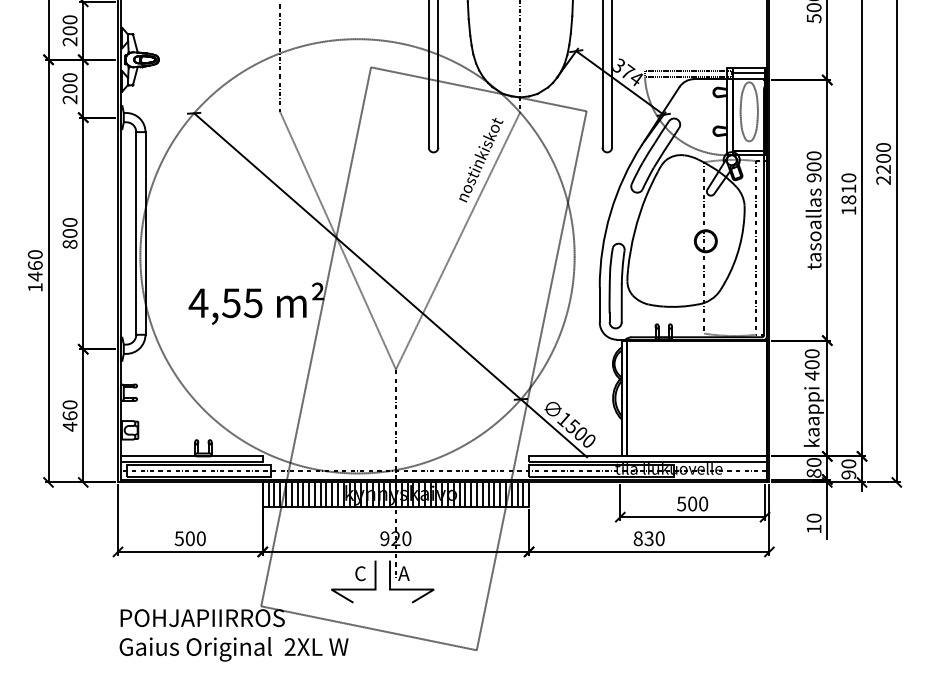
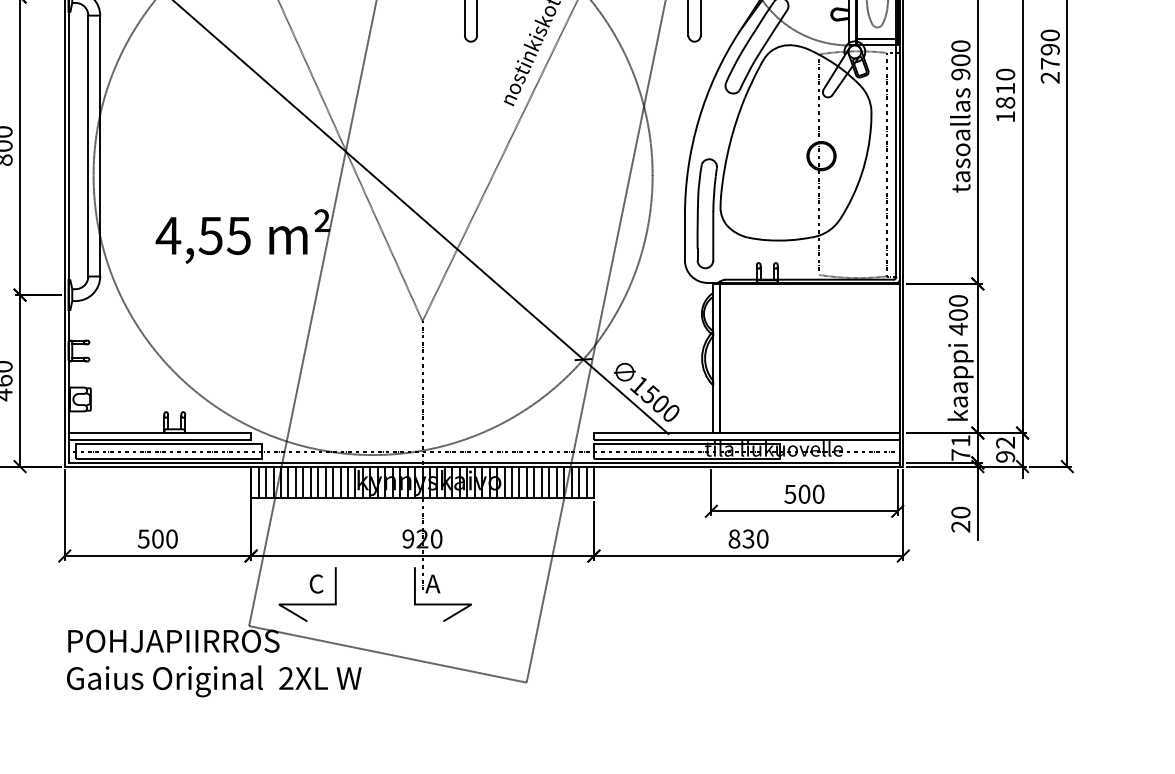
text: (883, 163) -> (1050, 56), 2200 -> 2790
text: (848, 463) -> (1005, 442), 90 -> 92
text: (813, 467) -> (960, 447), 80 -> 71
text: (813, 528) -> (960, 525), 10 -> 20
part: (353, 581) -> (307, 594), moved

